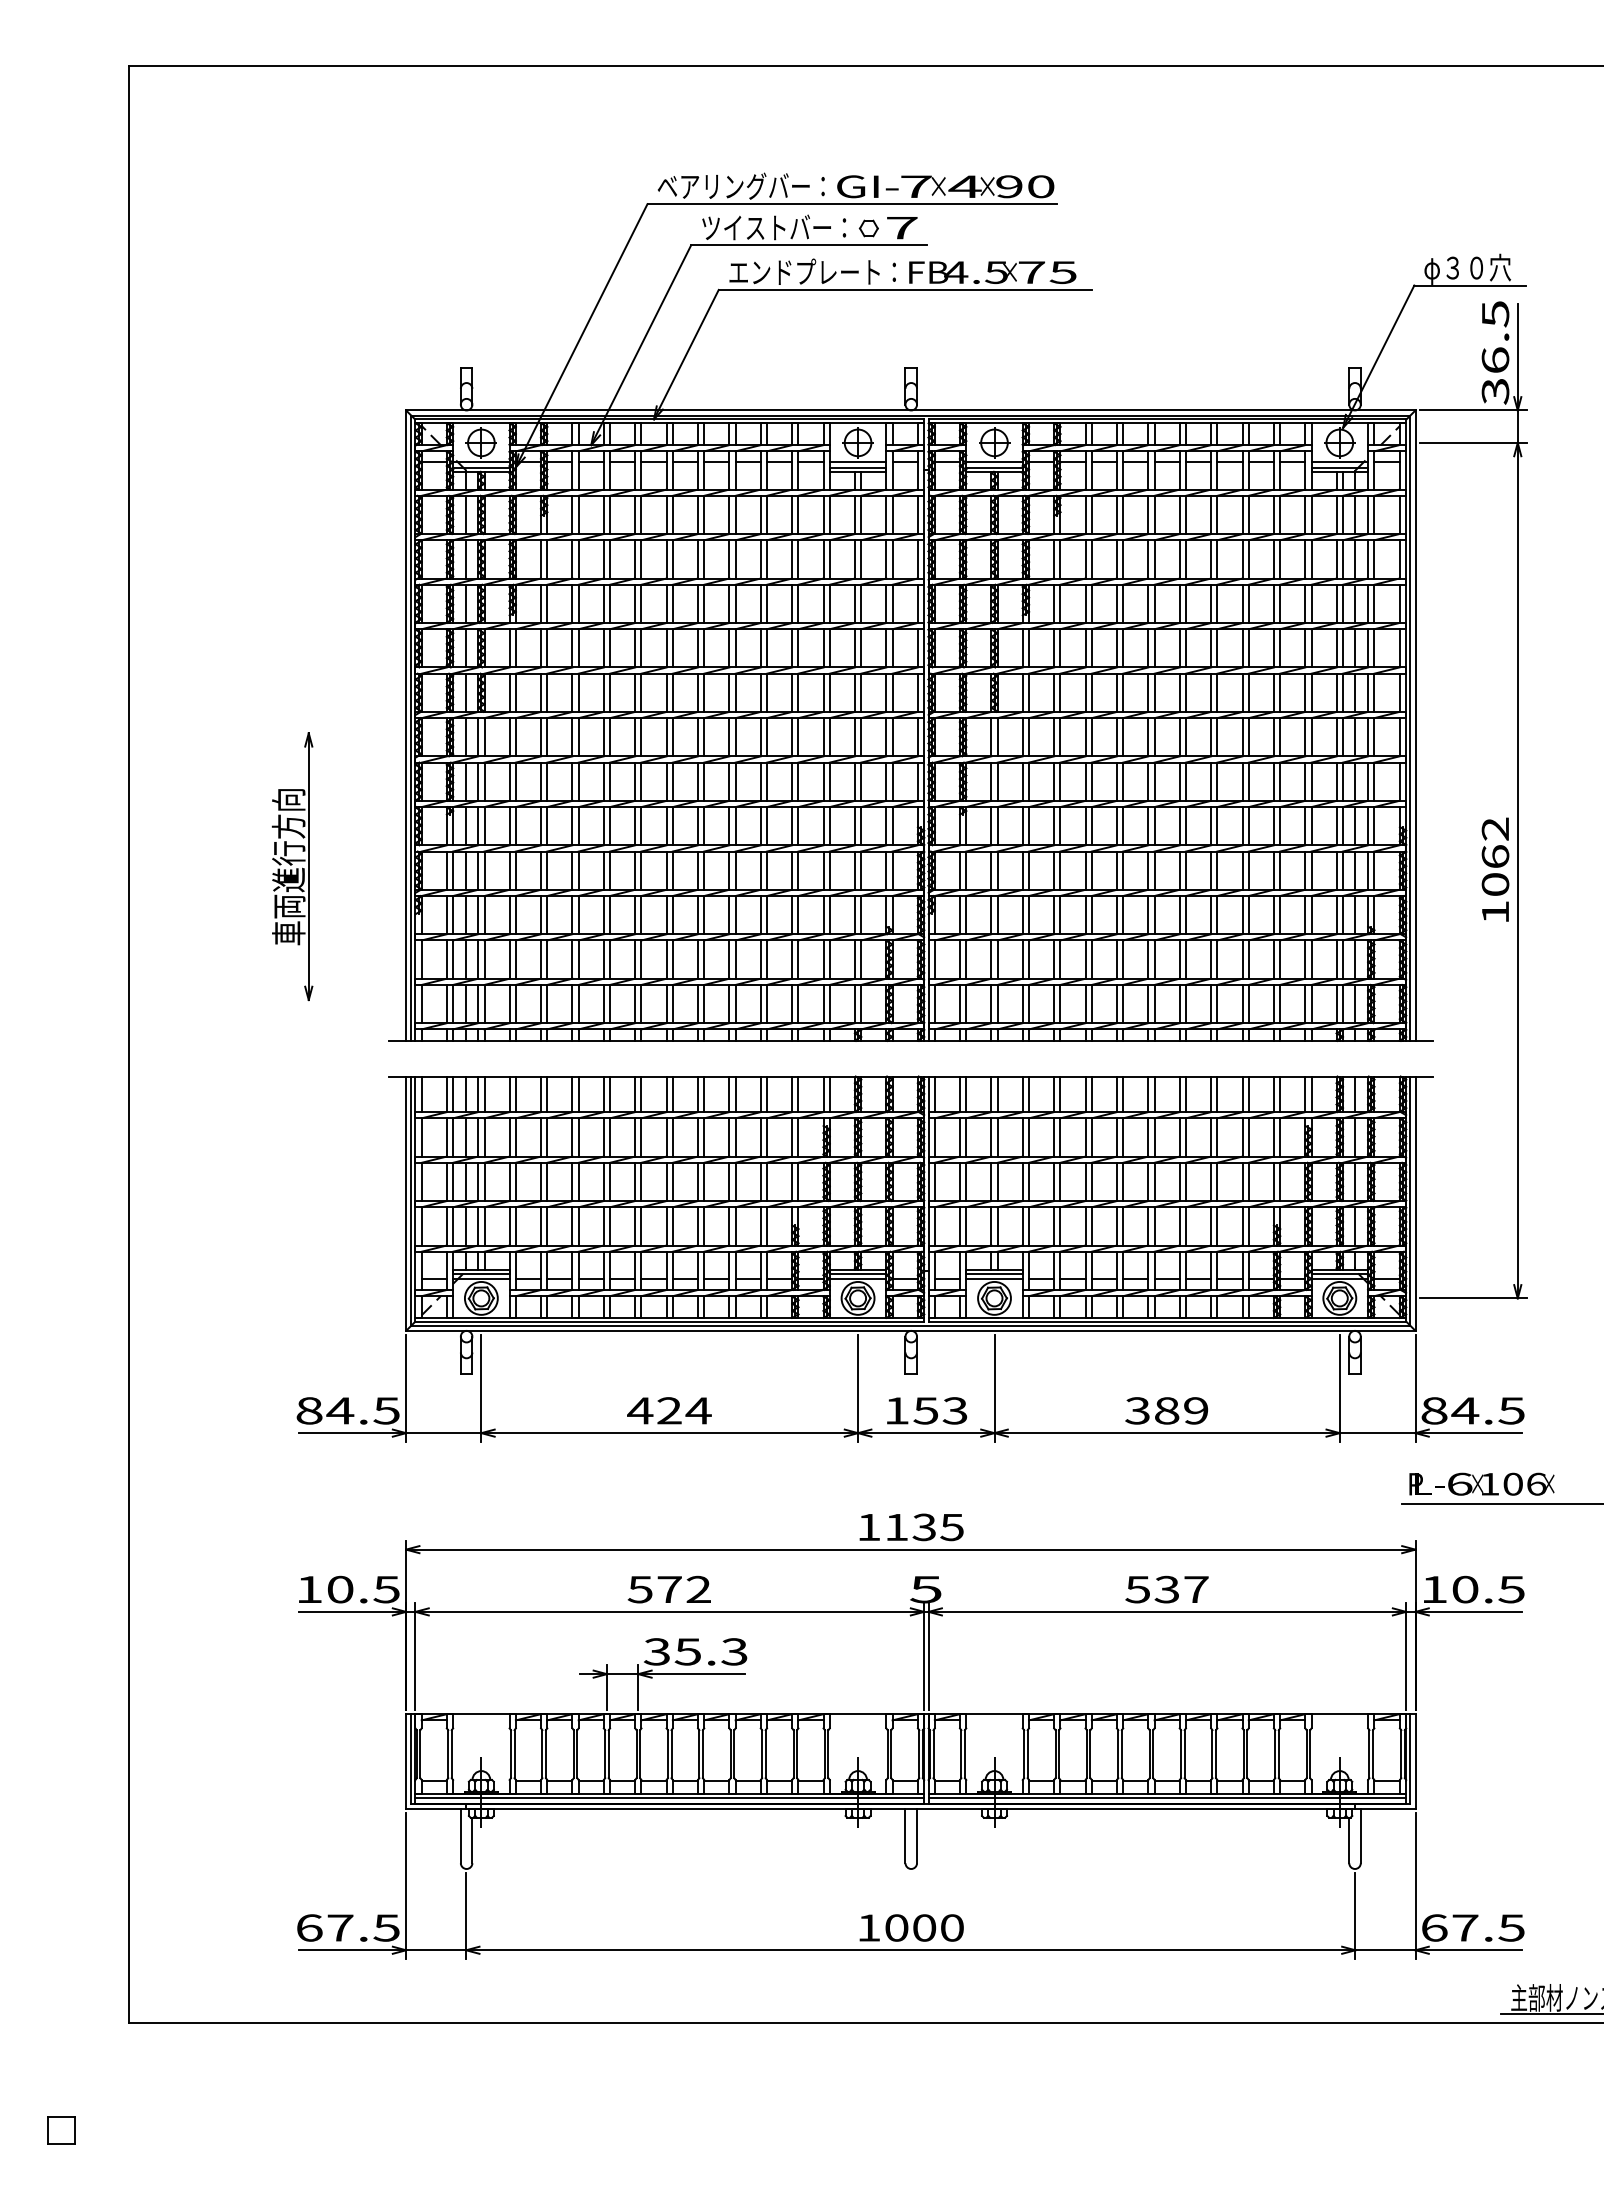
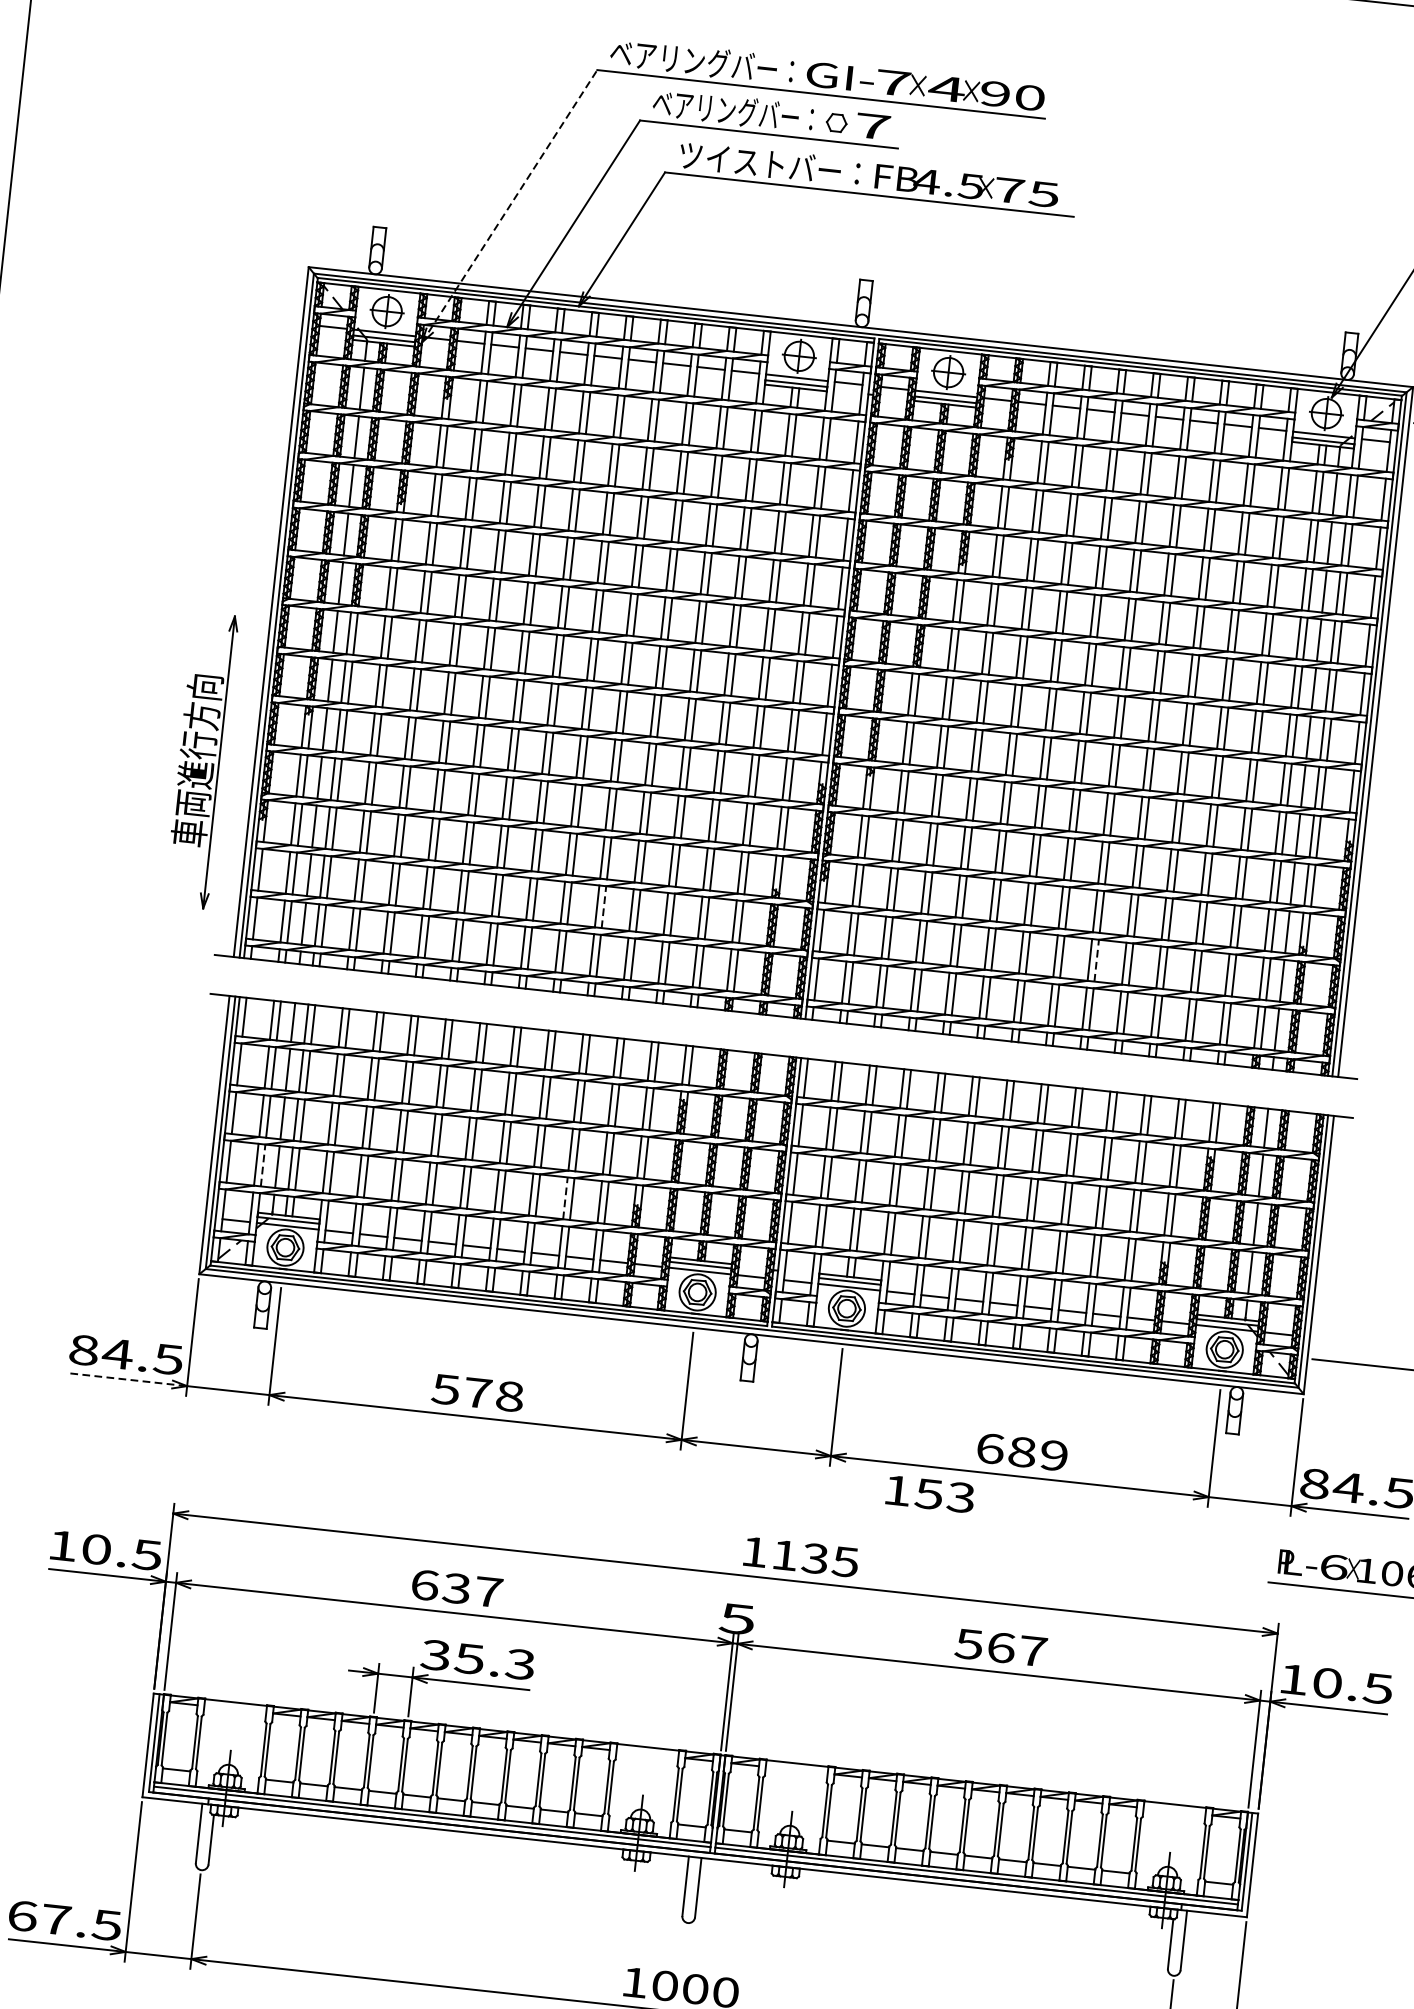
text: (774, 227) -> (733, 110), ツイストバー： -> ベアリングバー：
text: (812, 271) -> (769, 163), エンドプレート： -> ツイストバー：
line: (581, 335) -> (509, 205), solid -> dashed
part: (292, 866) -> (201, 760), moved
line: (735, 959) -> (603, 907), solid -> dashed
line: (1185, 959) -> (1096, 960), solid -> dashed
line: (453, 1225) -> (263, 1164), solid -> dashed
line: (729, 1225) -> (565, 1197), solid -> dashed
text: (669, 1410) -> (478, 1392), 424 -> 578
text: (927, 1410) -> (930, 1493), moved
text: (1137, 1410) -> (990, 1448), 389 -> 689
line: (353, 1433) -> (129, 1380), solid -> dashed
text: (911, 1527) -> (801, 1557), moved
text: (669, 1589) -> (456, 1588), 572 -> 637
text: (1166, 1589) -> (1000, 1647), 537 -> 567

